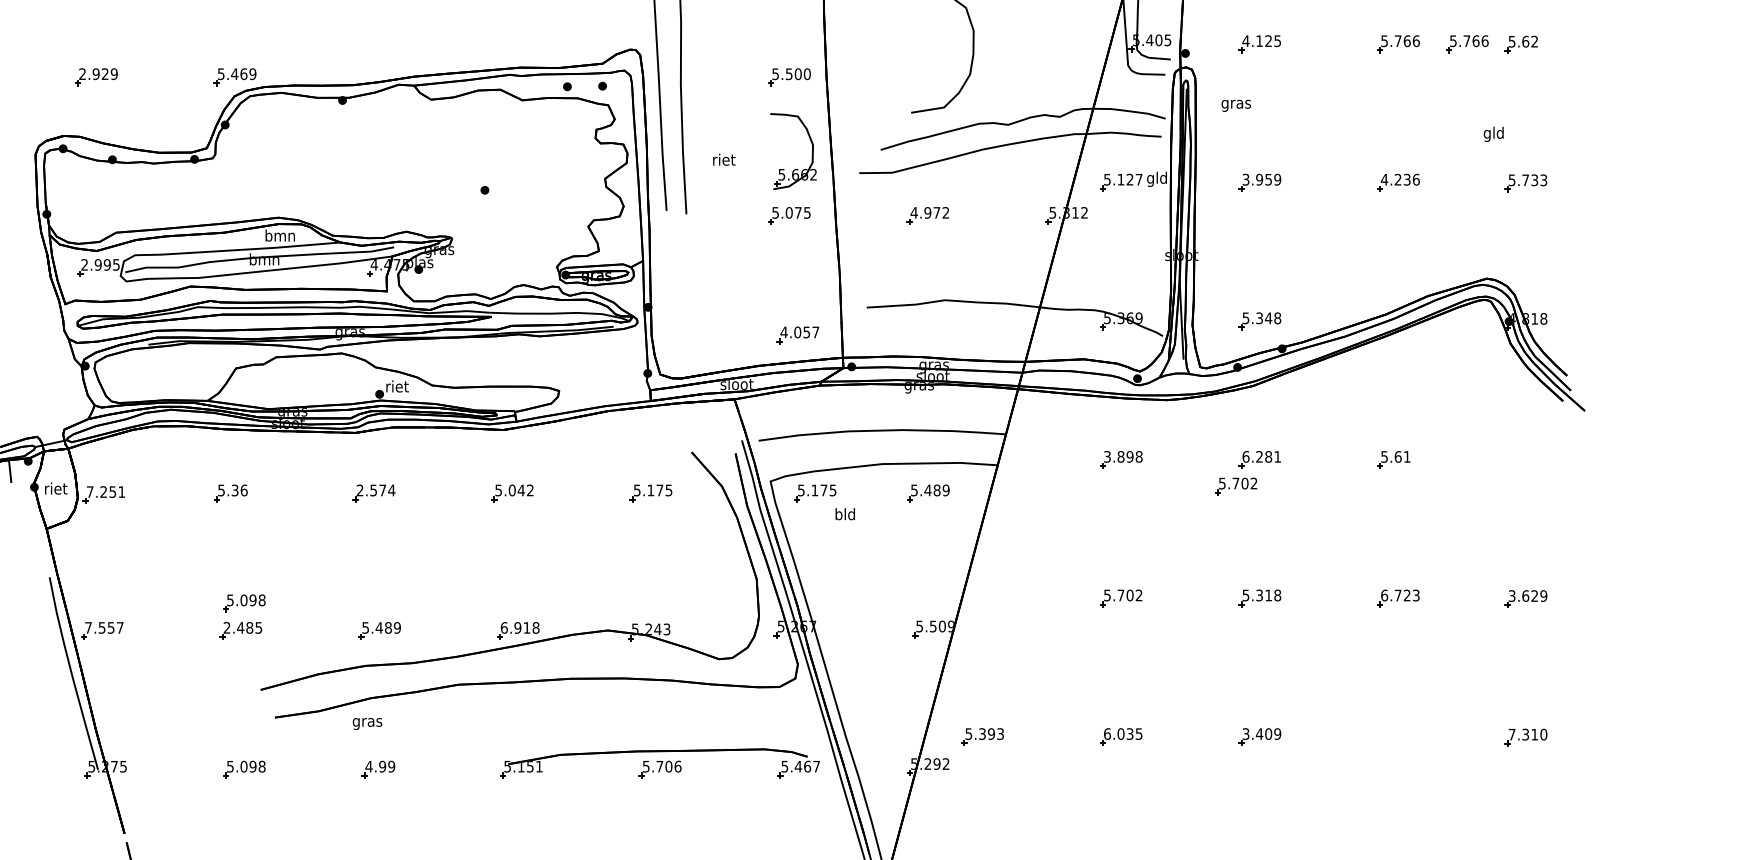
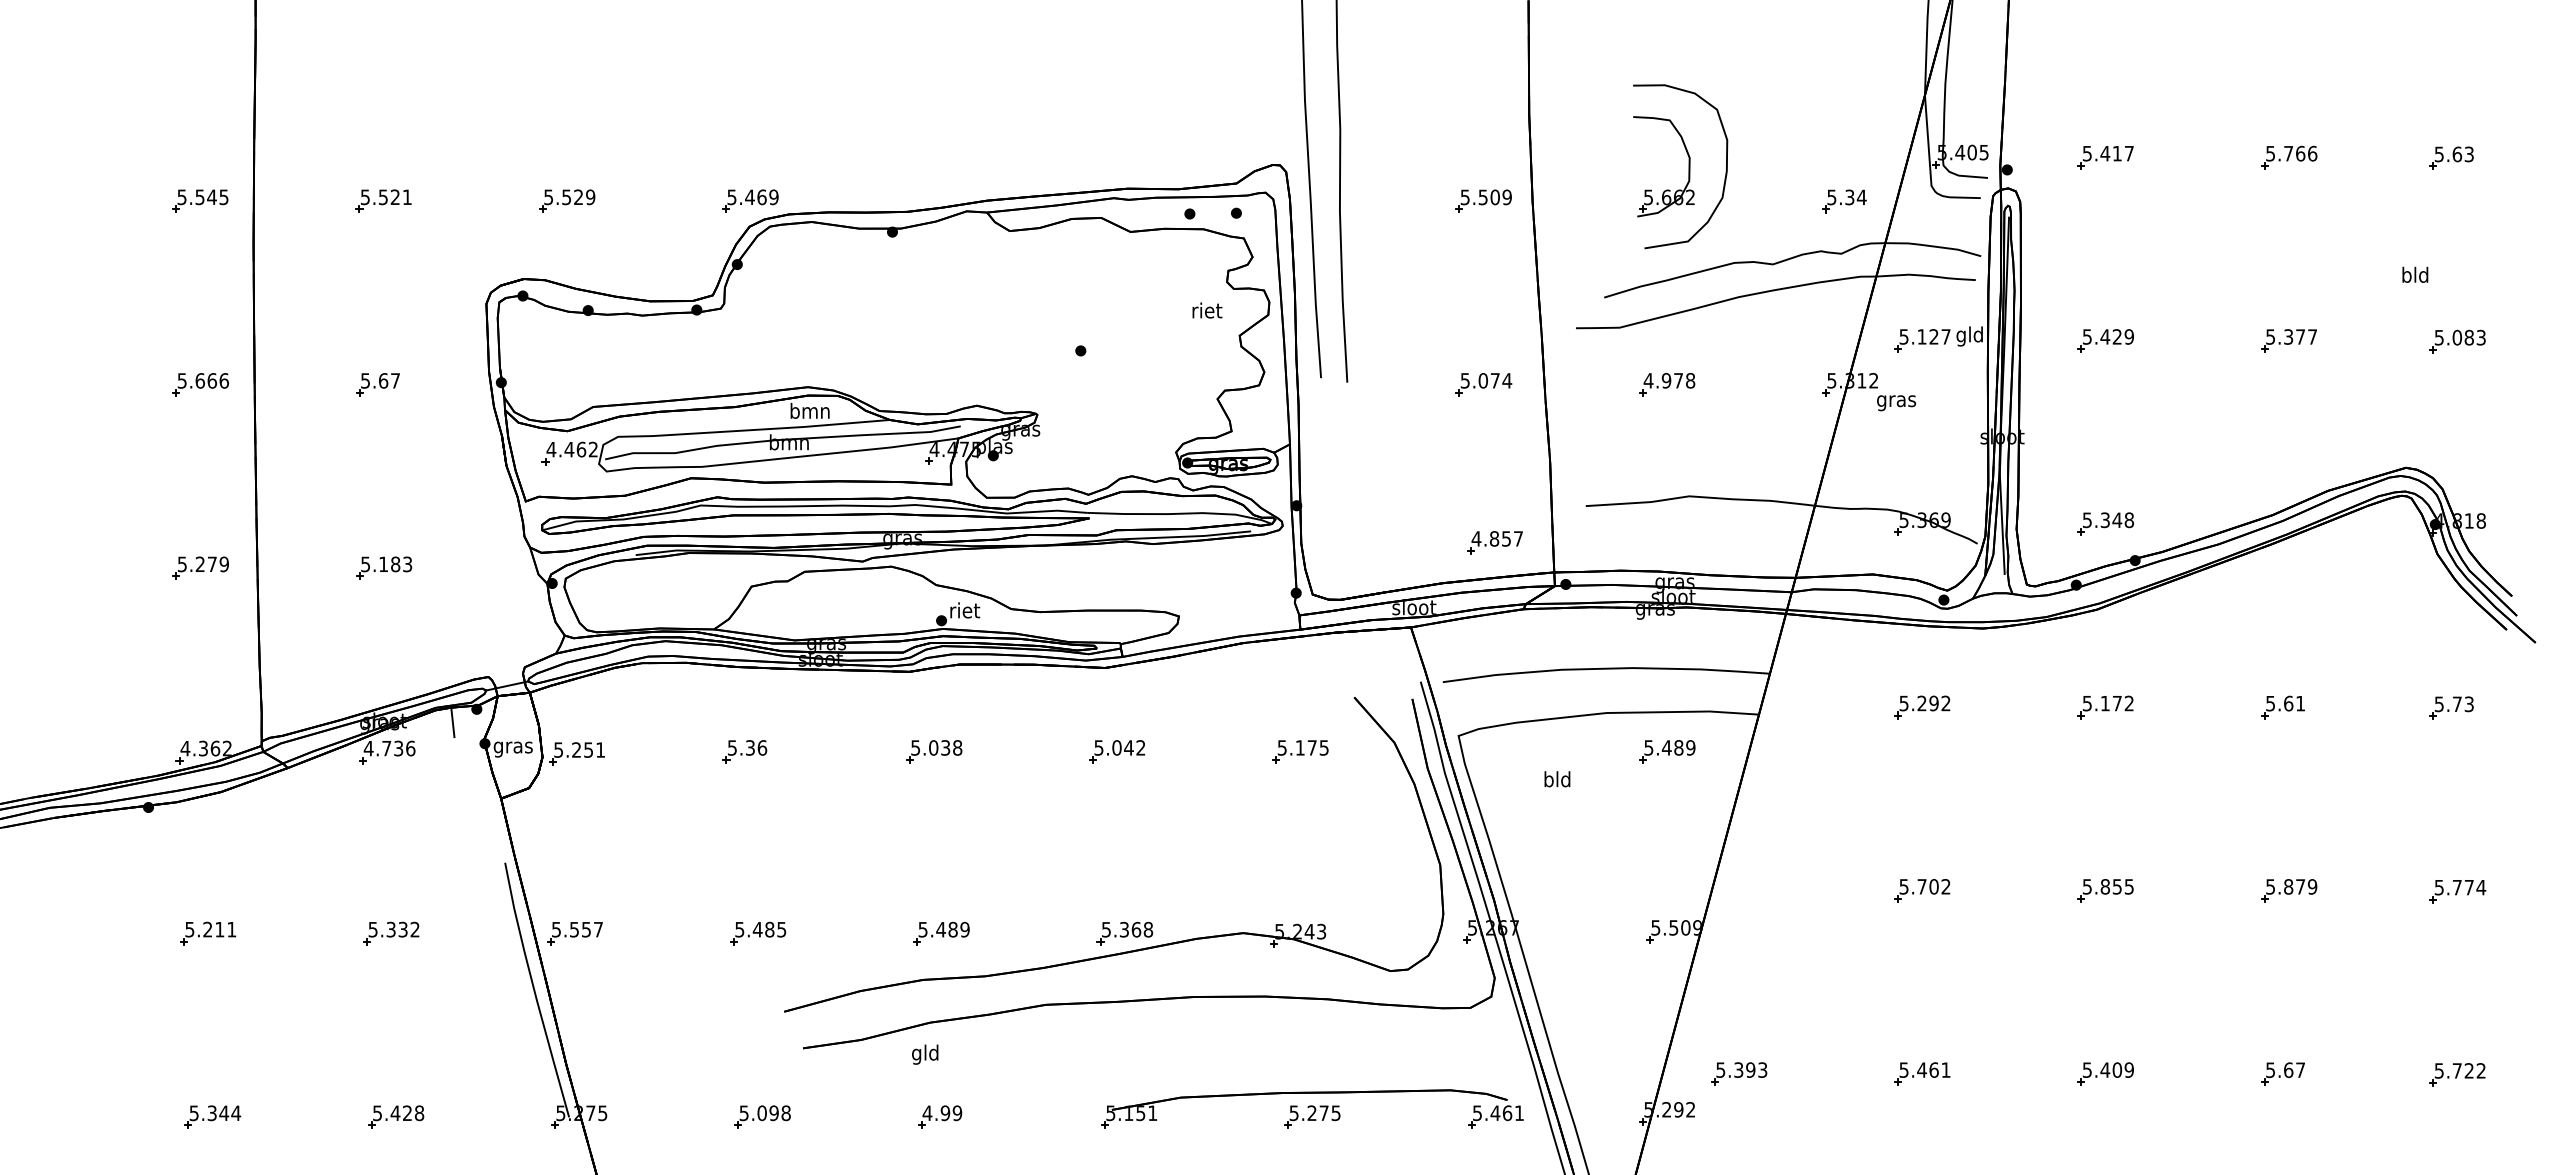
text: (1261, 41) -> (2107, 153), 4.125 -> 5.417
text: (1534, 41) -> (2468, 154), 5.62 -> 5.63
part: (1467, 44) -> (2380, 157), removed
text: (89, 74) -> (557, 197), 2.929 -> 5.529
text: (806, 74) -> (1506, 197), 5.500 -> 5.509
part: (1062, 77) -> (1844, 201), added
text: (1236, 106) -> (1896, 403), moved
text: (1487, 134) -> (2406, 276), gld -> bld
text: (724, 159) -> (1207, 310), moved
part: (795, 168) -> (1666, 189), moved
text: (1257, 179) -> (2102, 336), 3.959 -> 5.429
text: (1400, 179) -> (2291, 336), 4.236 -> 5.377
text: (1529, 180) -> (2462, 337), 5.733 -> 5.083
text: (807, 212) -> (1507, 380), 5.075 -> 5.074
text: (945, 212) -> (1690, 380), 4.972 -> 4.978
text: (99, 264) -> (571, 449), 2.995 -> 4.462
text: (797, 332) -> (1494, 538), 4.057 -> 4.857
text: (1123, 456) -> (1925, 703), 3.898 -> 5.292
text: (1261, 456) -> (2107, 703), 6.281 -> 5.172
part: (1521, 459) -> (2451, 707), added
part: (1236, 486) -> (2074, 742), removed
text: (55, 490) -> (512, 747), riet -> gras
text: (375, 490) -> (936, 747), 2.574 -> 5.038
text: (90, 491) -> (558, 749), 7.251 -> 5.251
part: (815, 493) -> (1517, 751), removed
text: (1268, 595) -> (2116, 886), 5.318 -> 5.855
text: (1400, 595) -> (2291, 886), 6.723 -> 5.879
text: (1528, 596) -> (2460, 887), 3.629 -> 5.774
part: (244, 602) -> (762, 896), removed
text: (88, 627) -> (556, 929), 7.557 -> 5.557
text: (226, 627) -> (739, 929), 2.485 -> 5.485
text: (515, 627) -> (1121, 929), 6.918 -> 5.368
text: (367, 722) -> (925, 1054), gras -> gld
text: (1122, 733) -> (1924, 1069), 6.035 -> 5.461
text: (1246, 733) -> (2087, 1069), 3.409 -> 5.409
text: (1527, 734) -> (2459, 1070), 7.310 -> 5.722
part: (1393, 736) -> (2282, 1073), added
text: (668, 766) -> (1323, 1113), 5.706 -> 5.275
text: (816, 766) -> (1519, 1112), 5.467 -> 5.461

